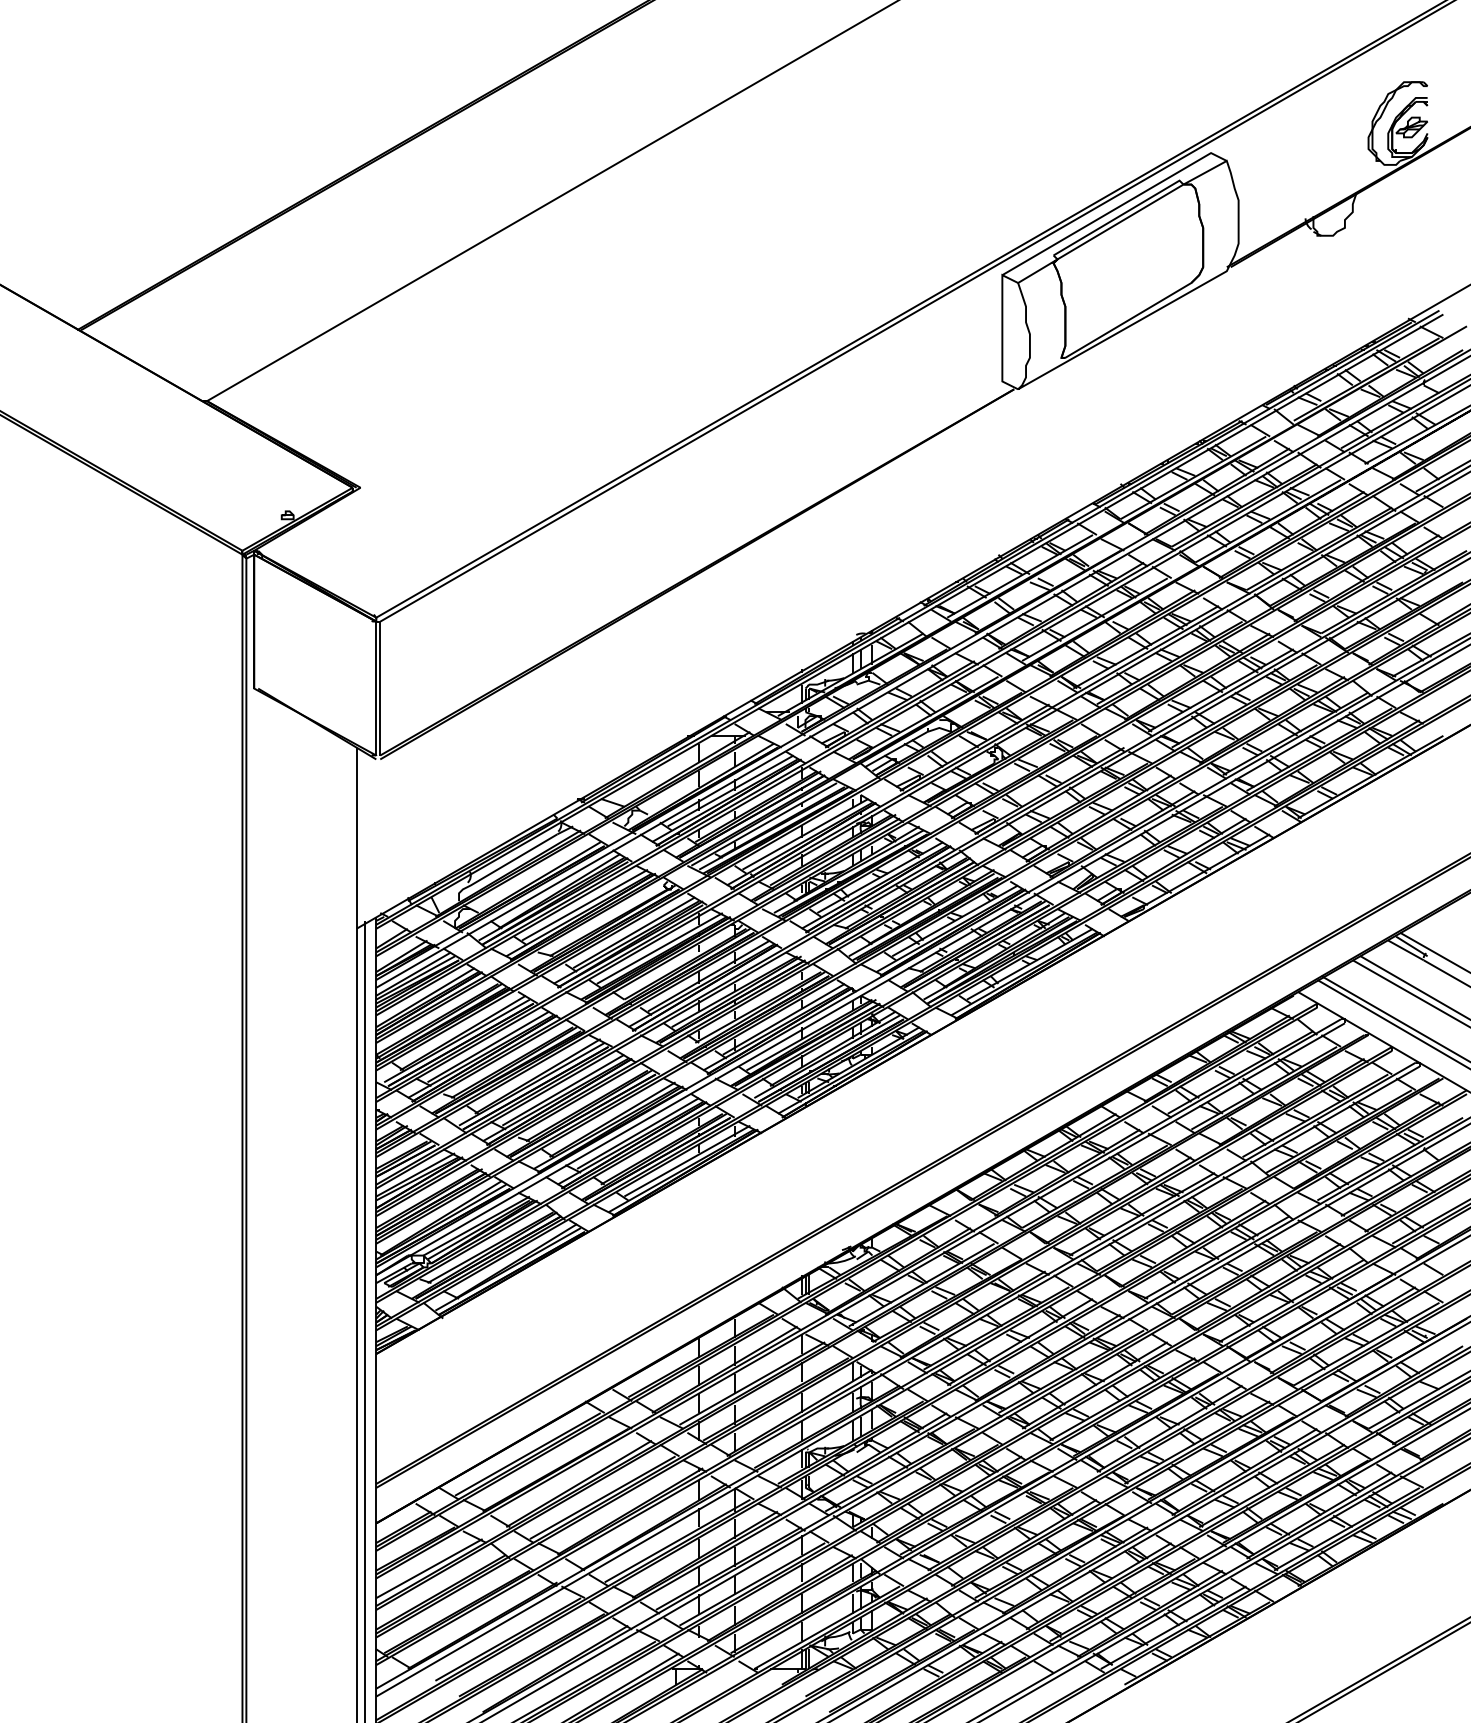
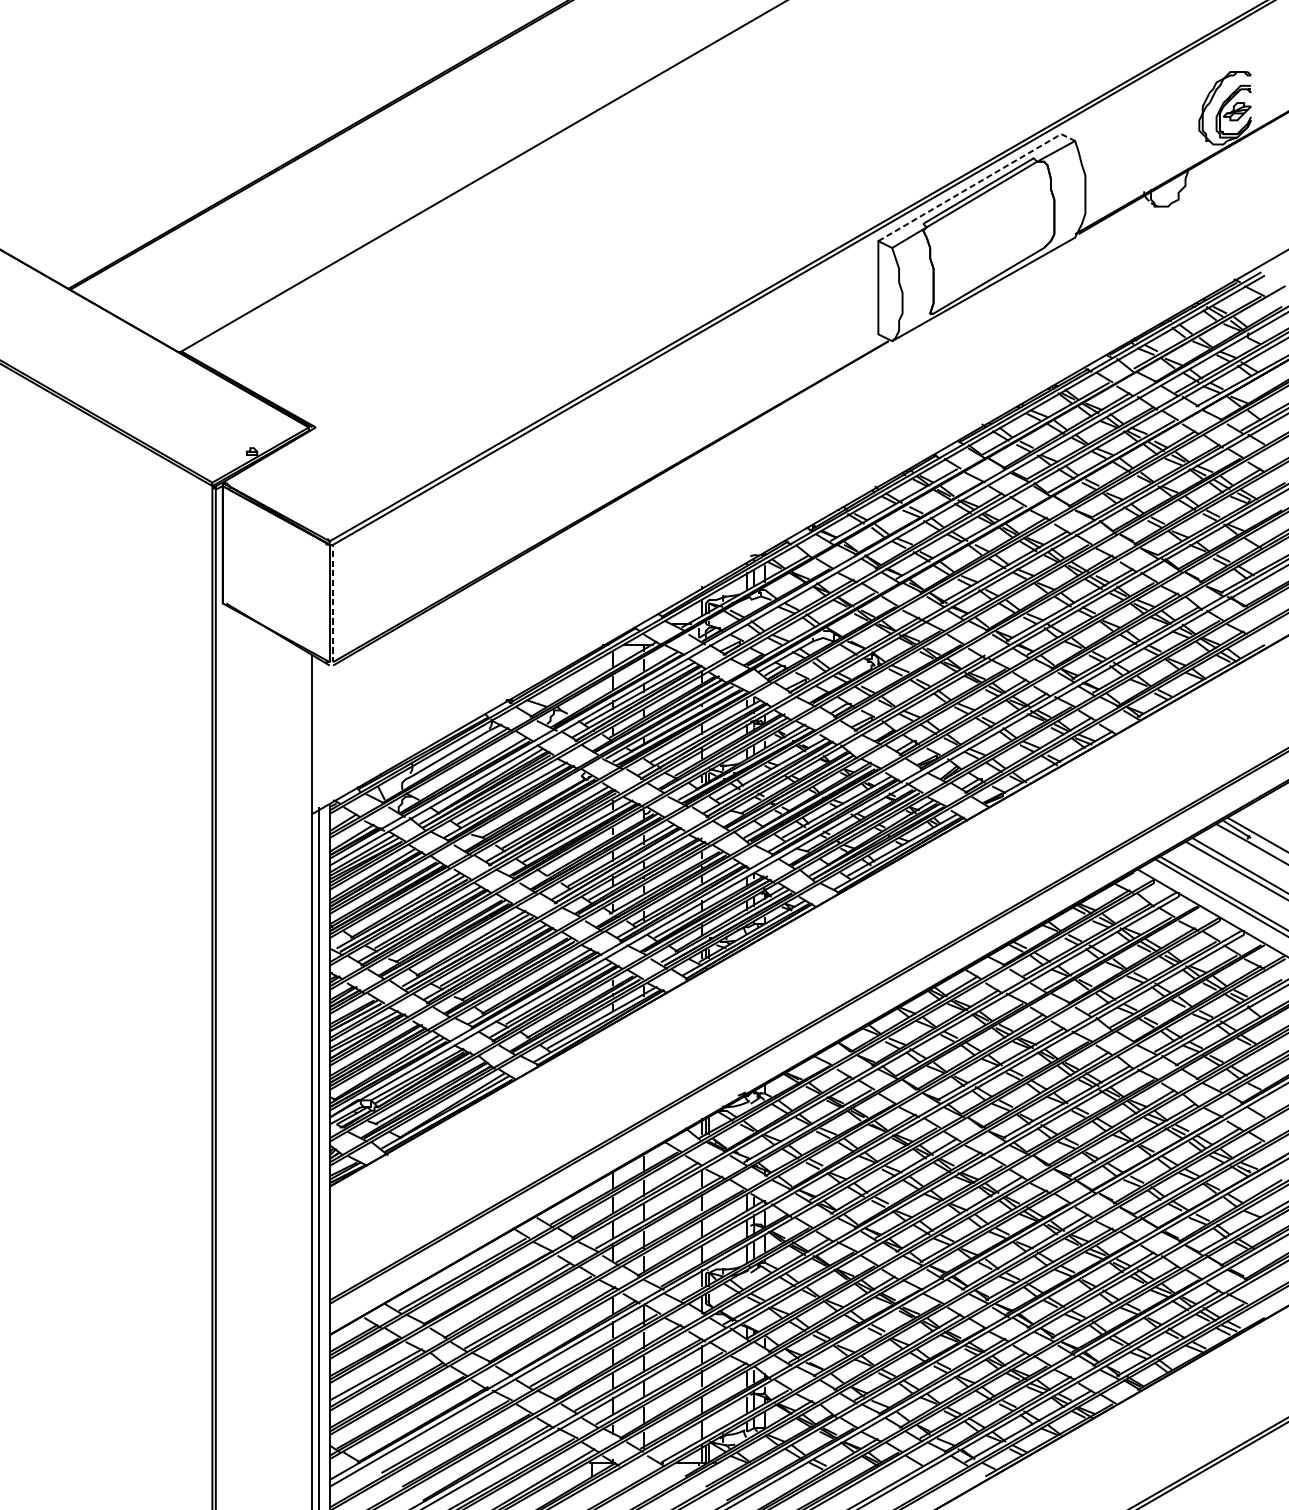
line: (1115, 209) -> (977, 183), solid -> dashed
line: (380, 685) -> (333, 600), solid -> dashed

